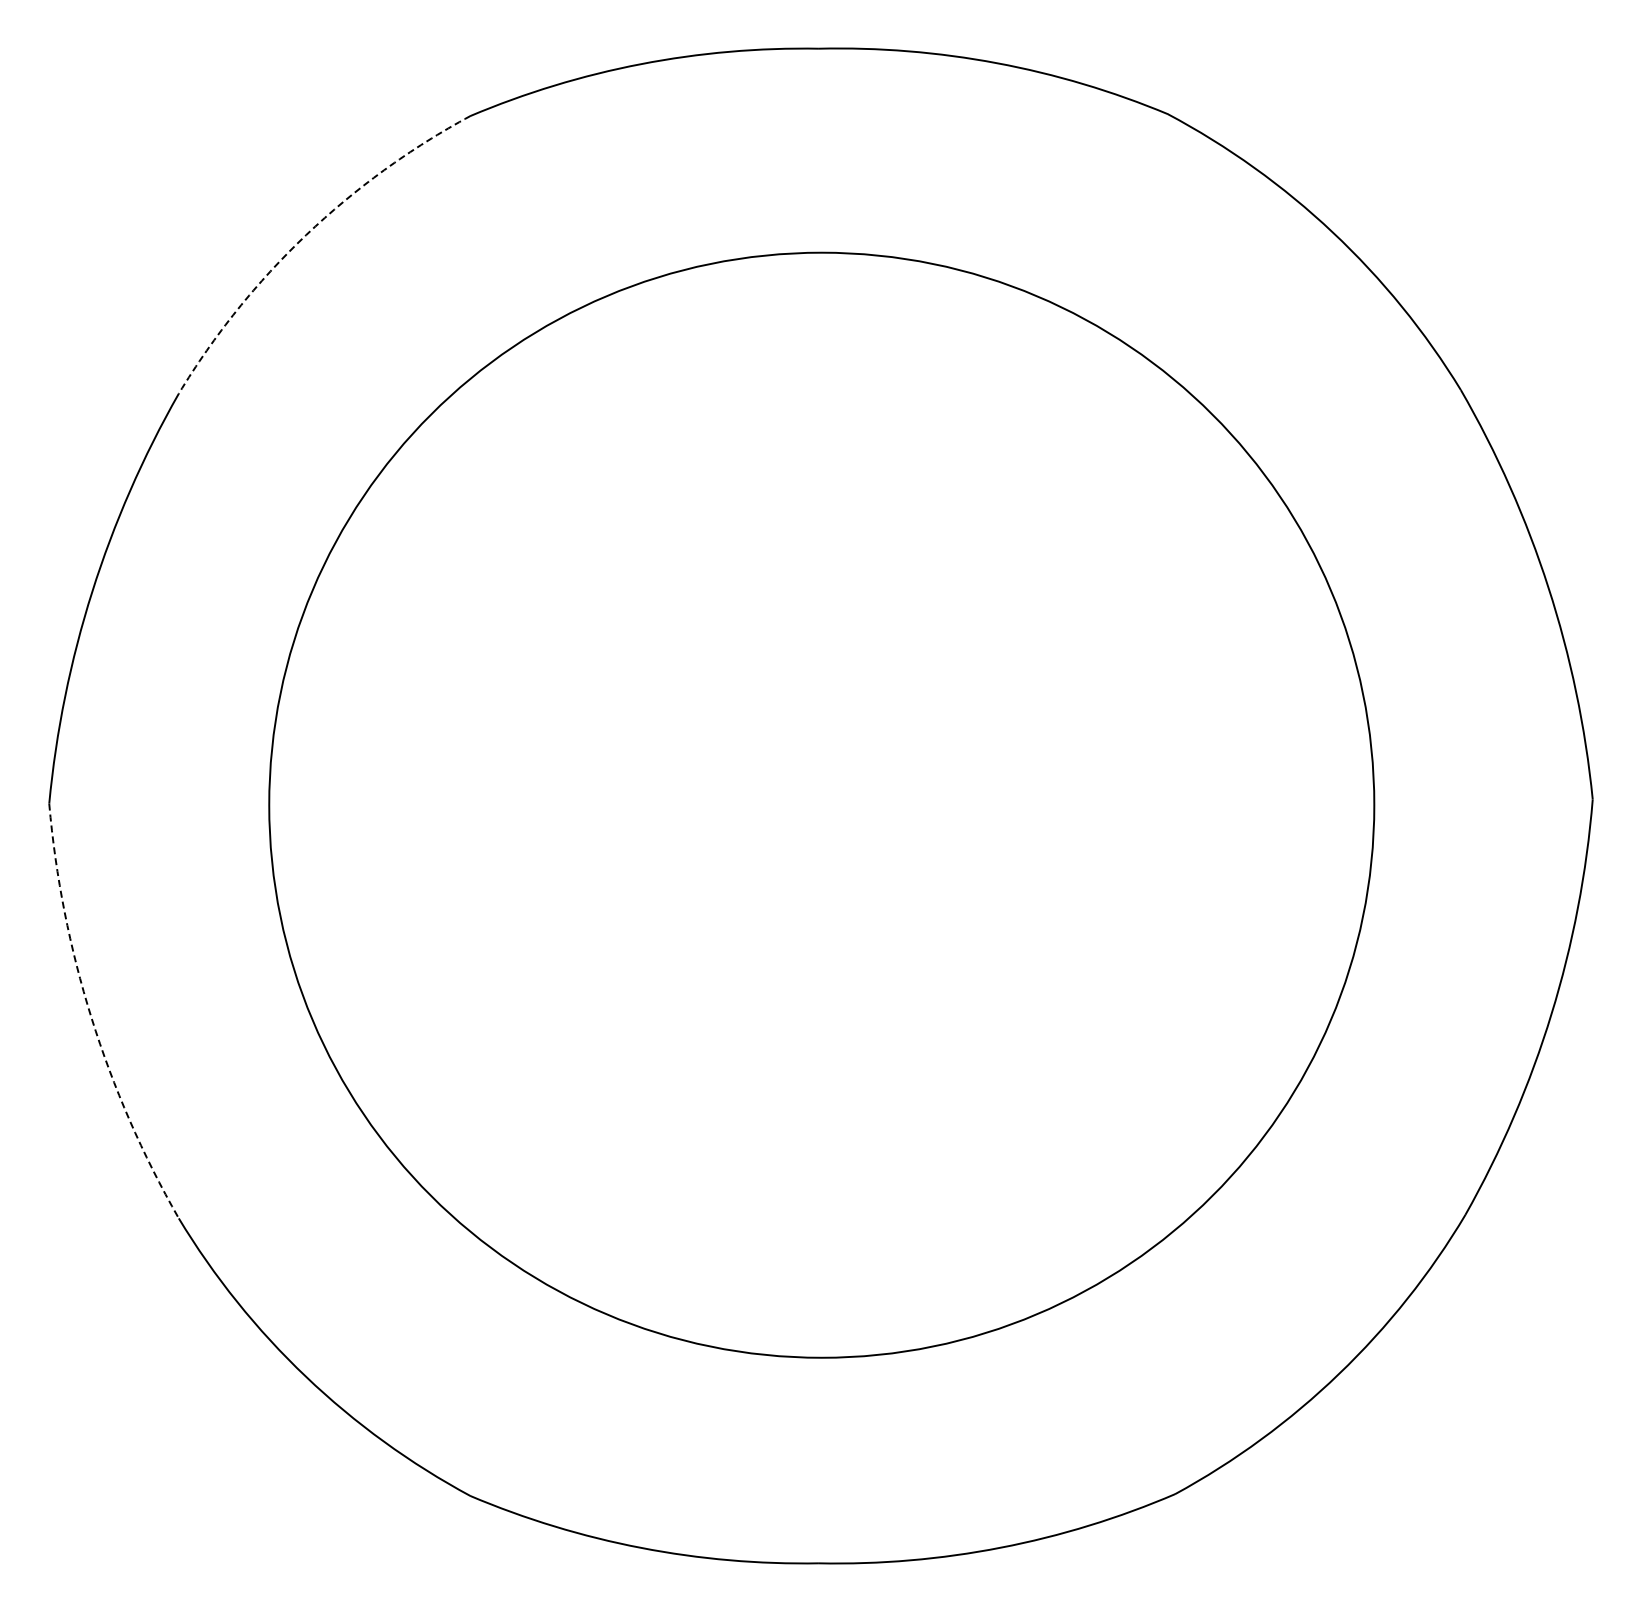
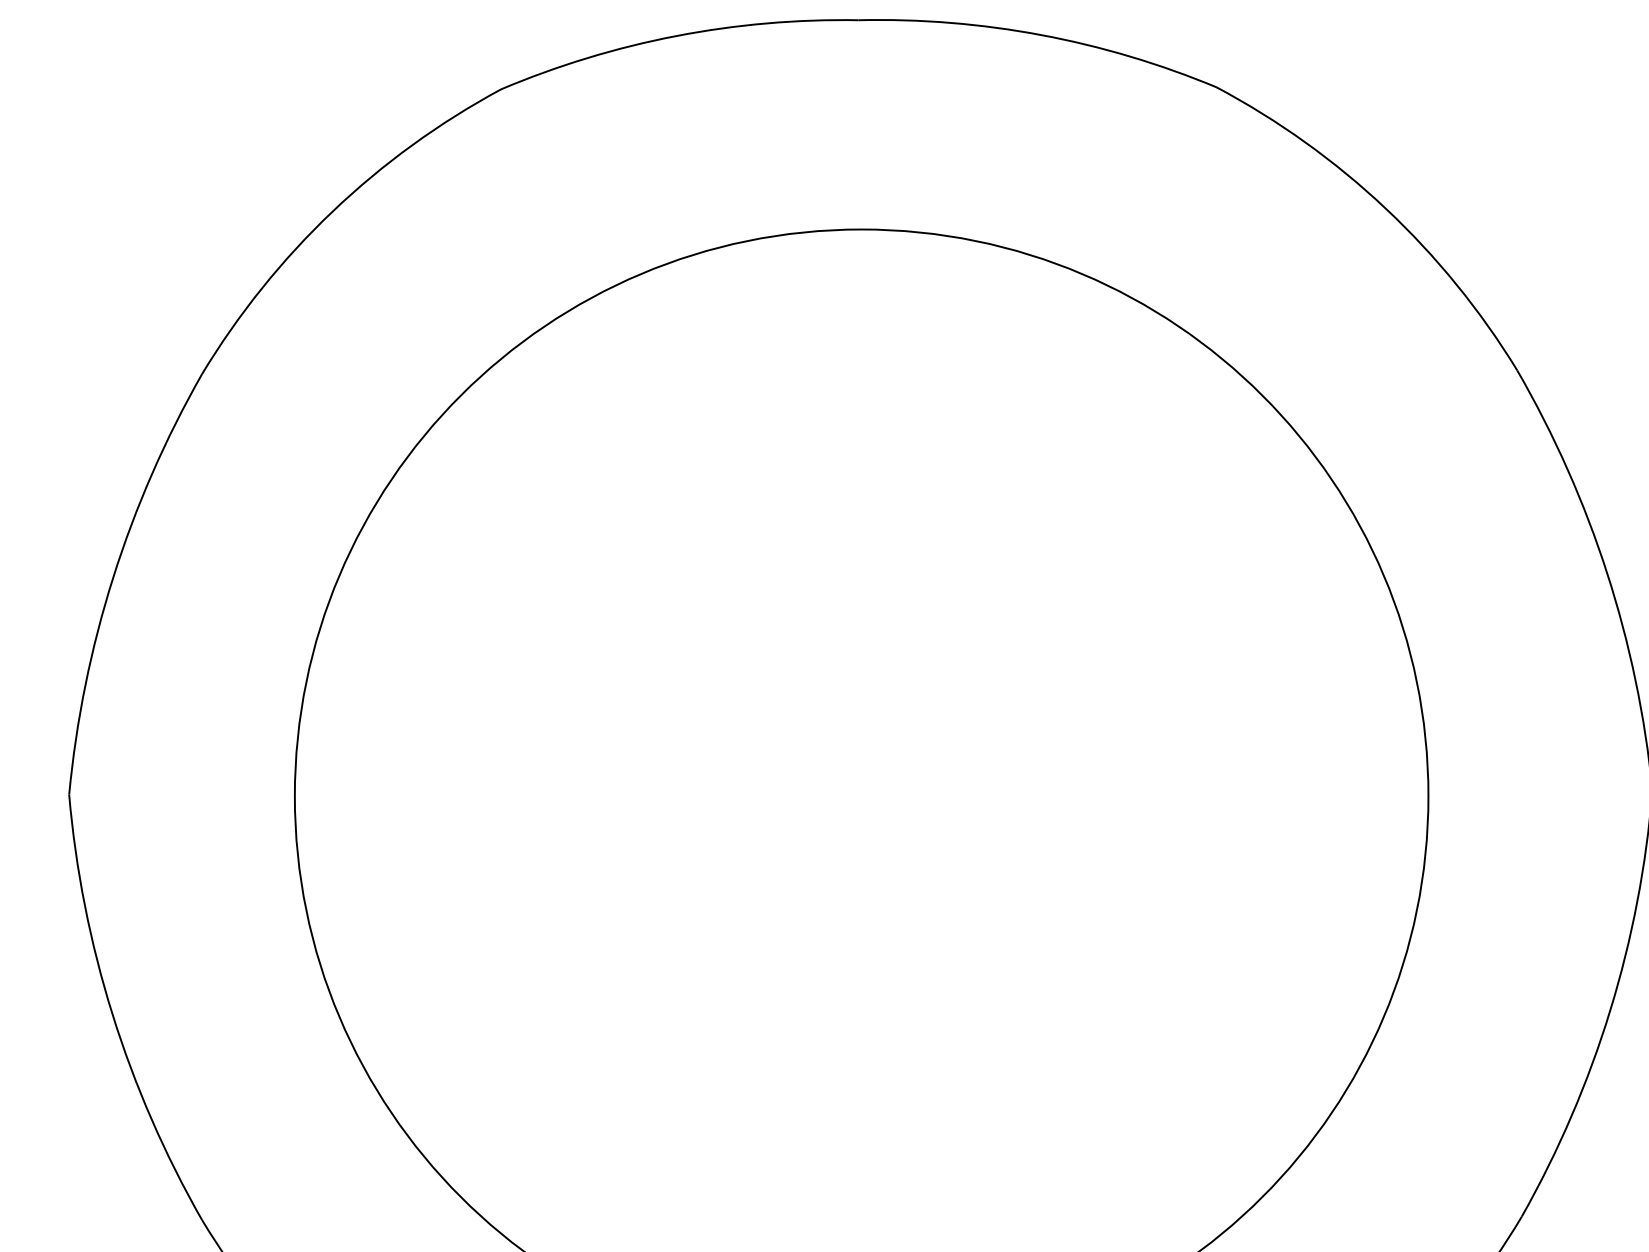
arc: (306, 235) -> (333, 211), dashed -> solid
arc: (91, 1018) -> (112, 1015), dashed -> solid

